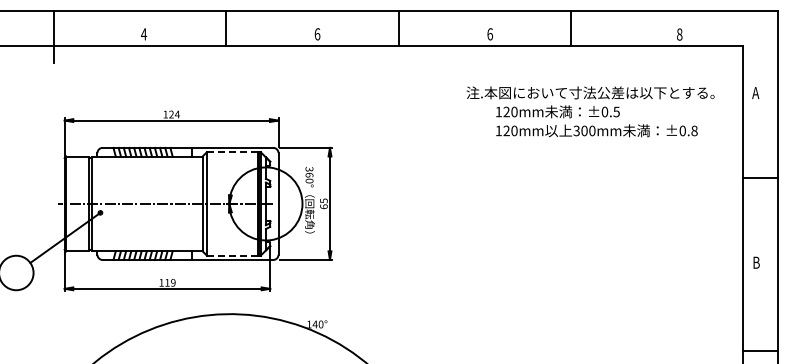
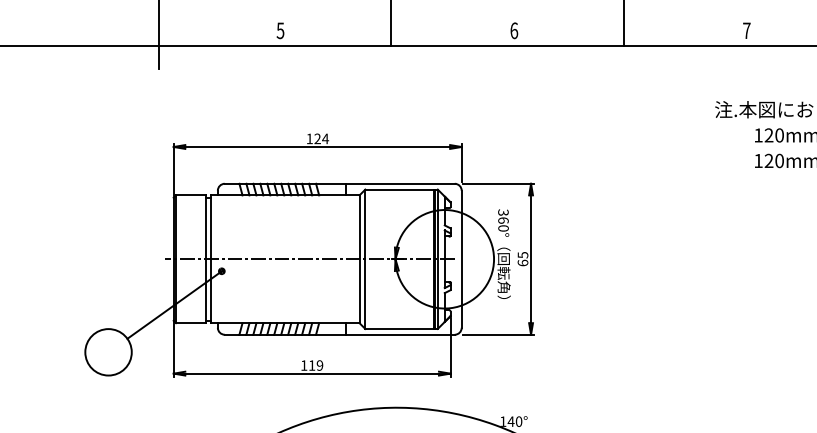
text: (144, 34) -> (281, 31), 4 -> 5
text: (489, 34) -> (745, 31), 6 -> 7
line: (231, 152) -> (398, 189), dashed -> solid
line: (232, 255) -> (399, 328), dashed -> solid

